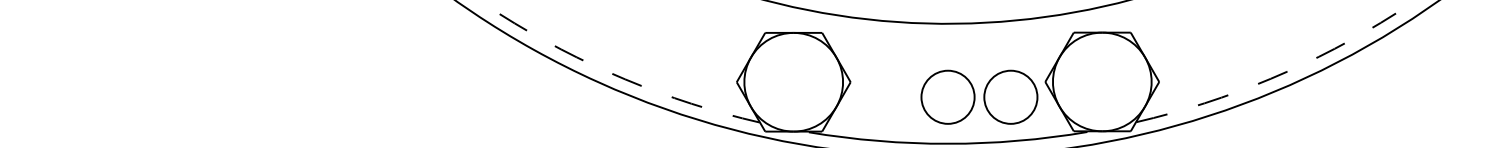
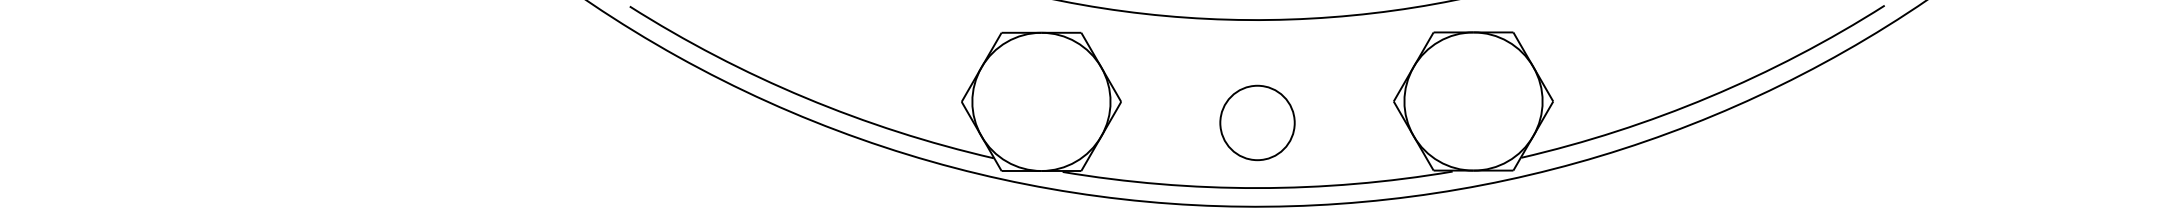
arc: (625, 79) -> (805, 97), dashed -> solid
arc: (1270, 79) -> (1709, 97), dashed -> solid
circle: (1010, 96) -> (1345, 122), removed

